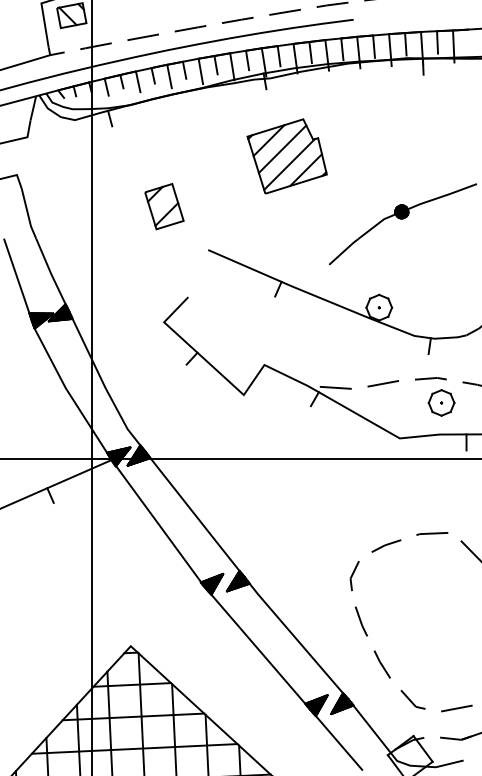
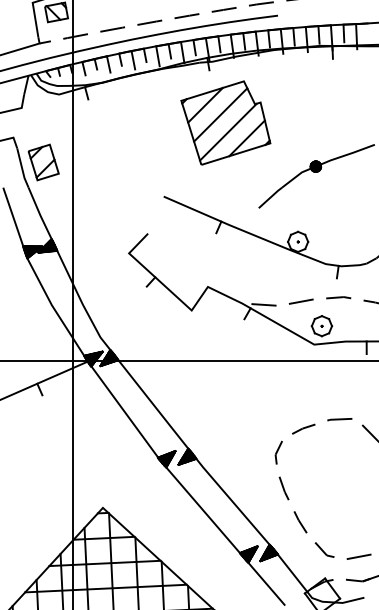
part: (286, 156) -> (225, 123), size x1.43
part: (164, 206) -> (43, 162), moved
part: (441, 402) -> (321, 325), moved

